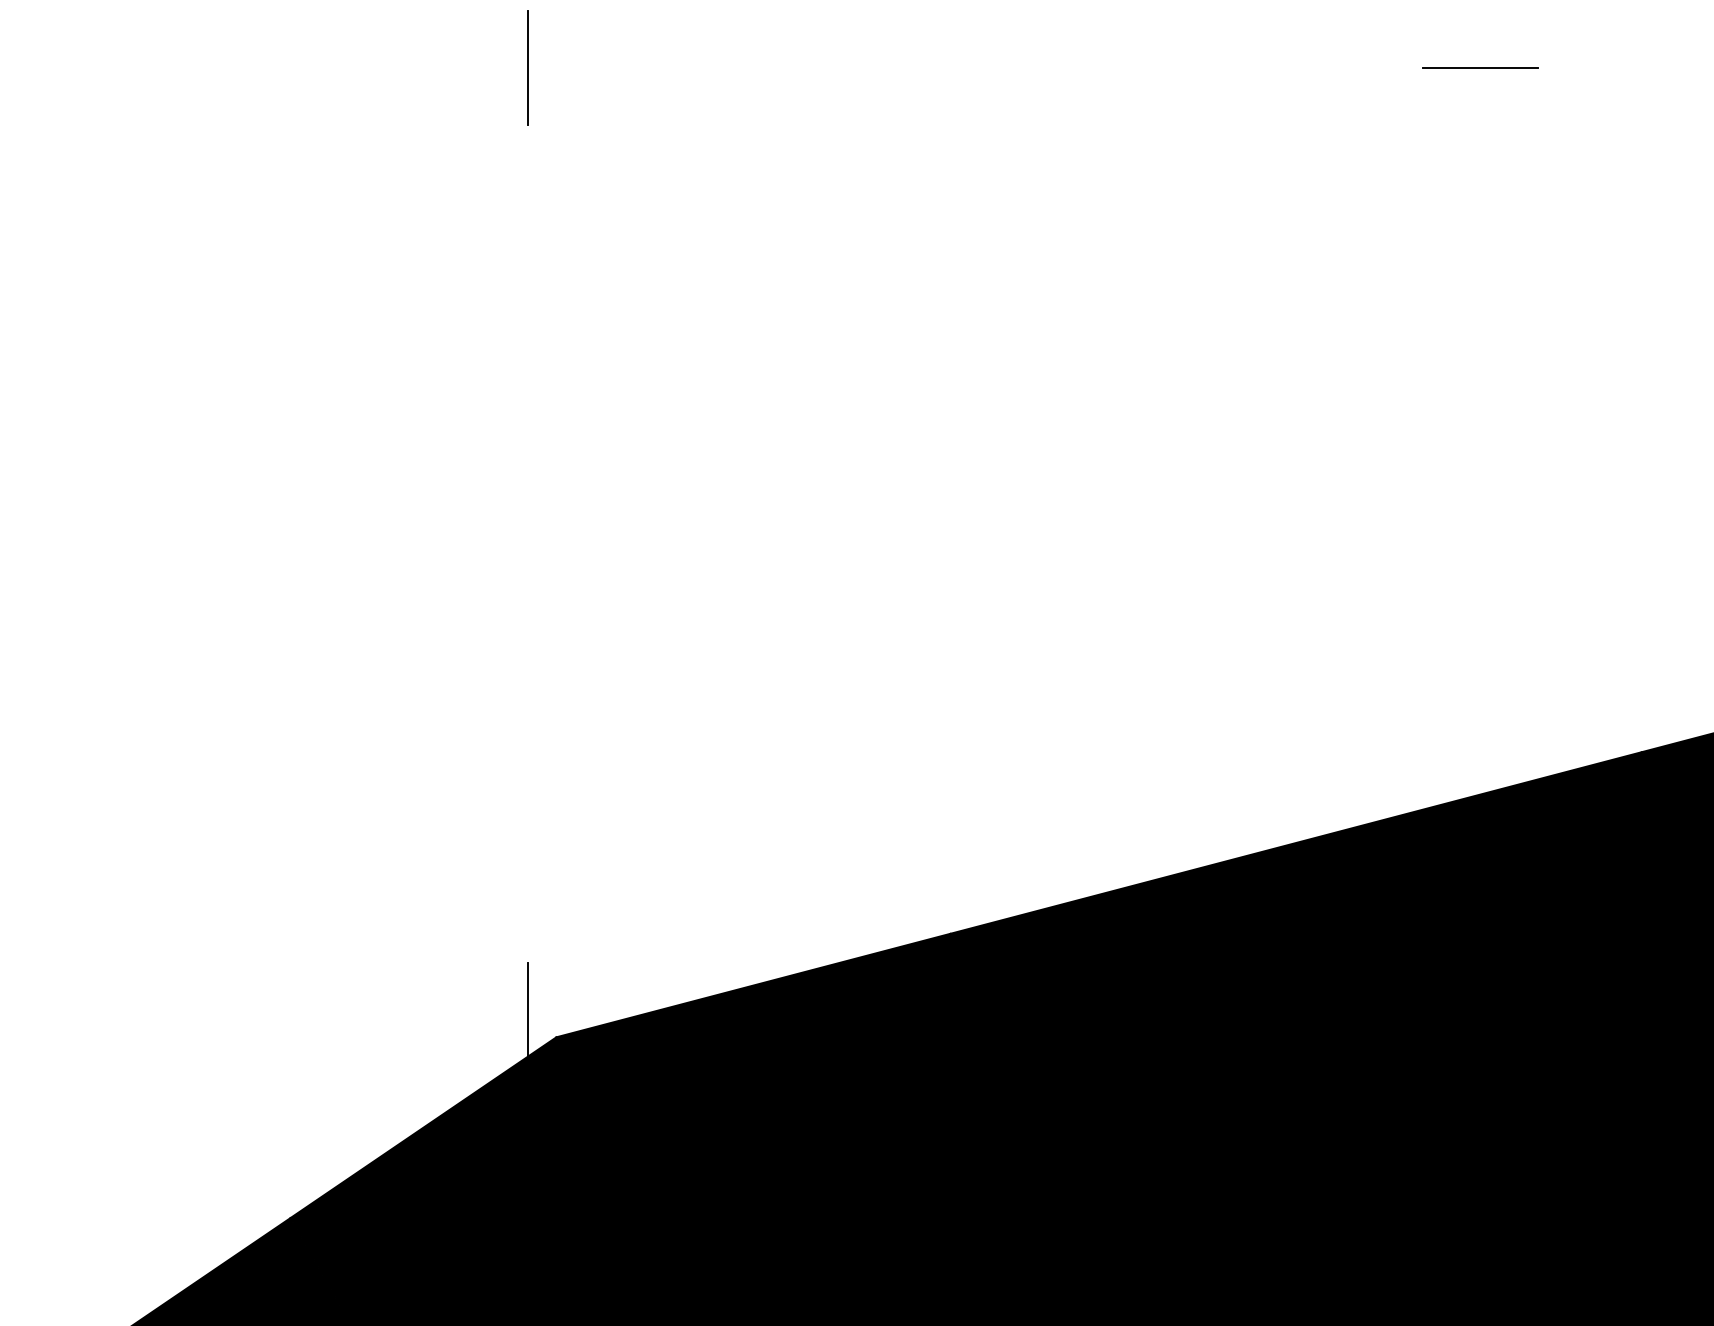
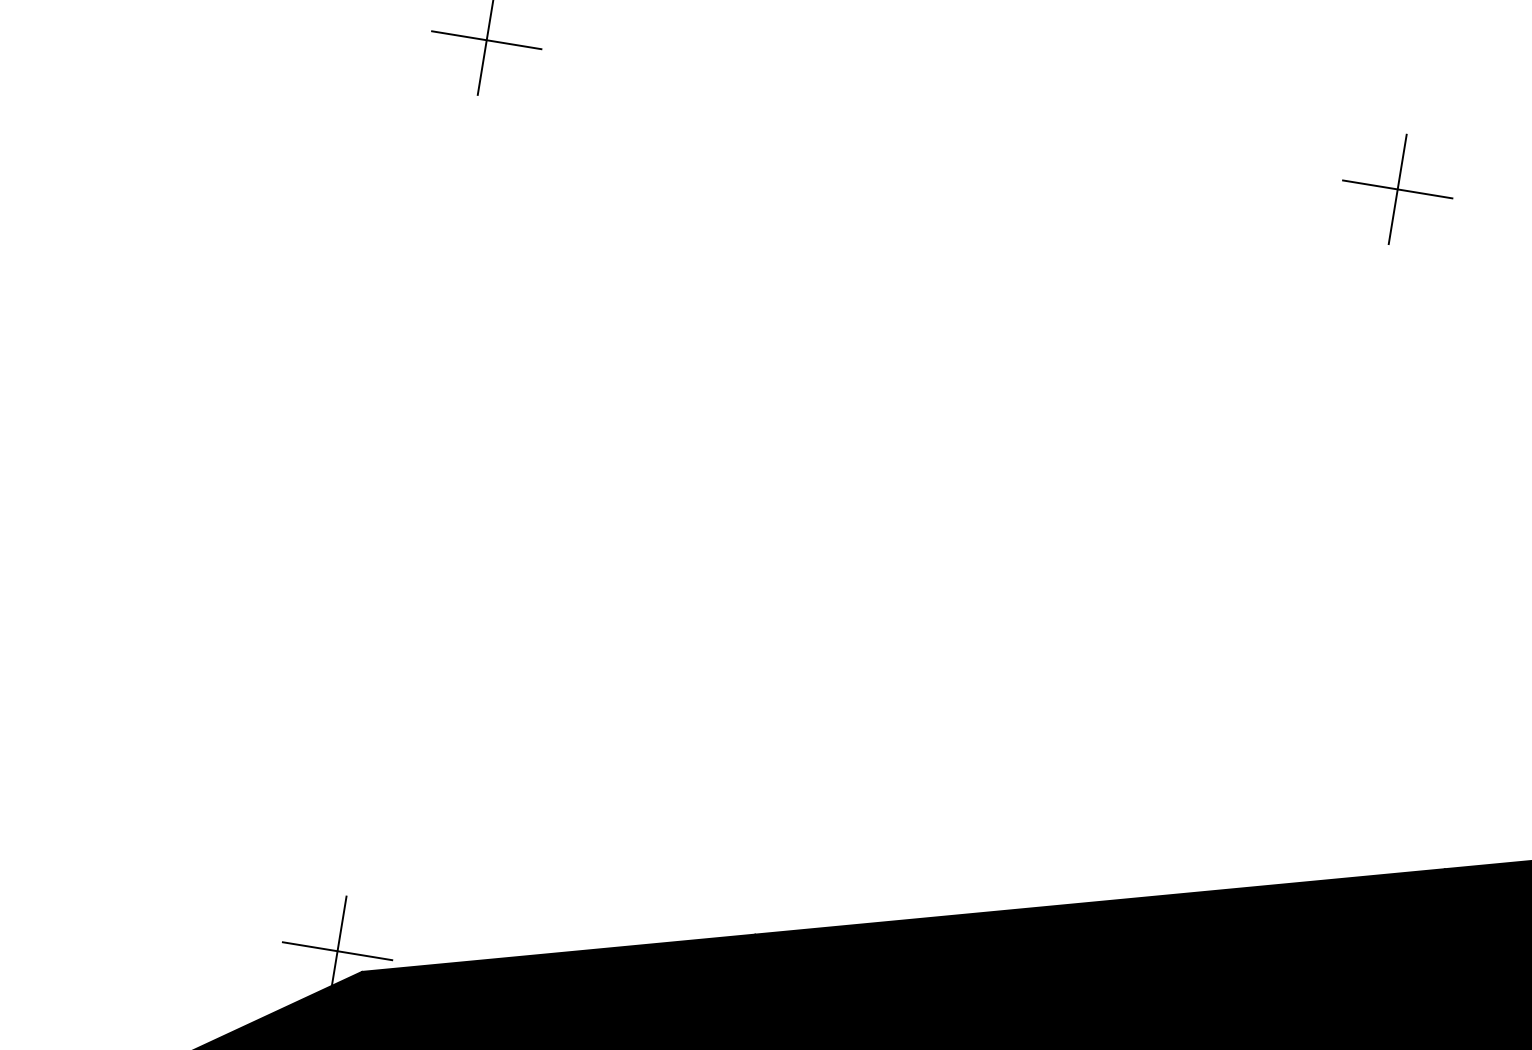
line: (527, 67) -> (486, 39), added
line: (1480, 67) -> (1397, 189), added
line: (527, 1020) -> (337, 951), added

